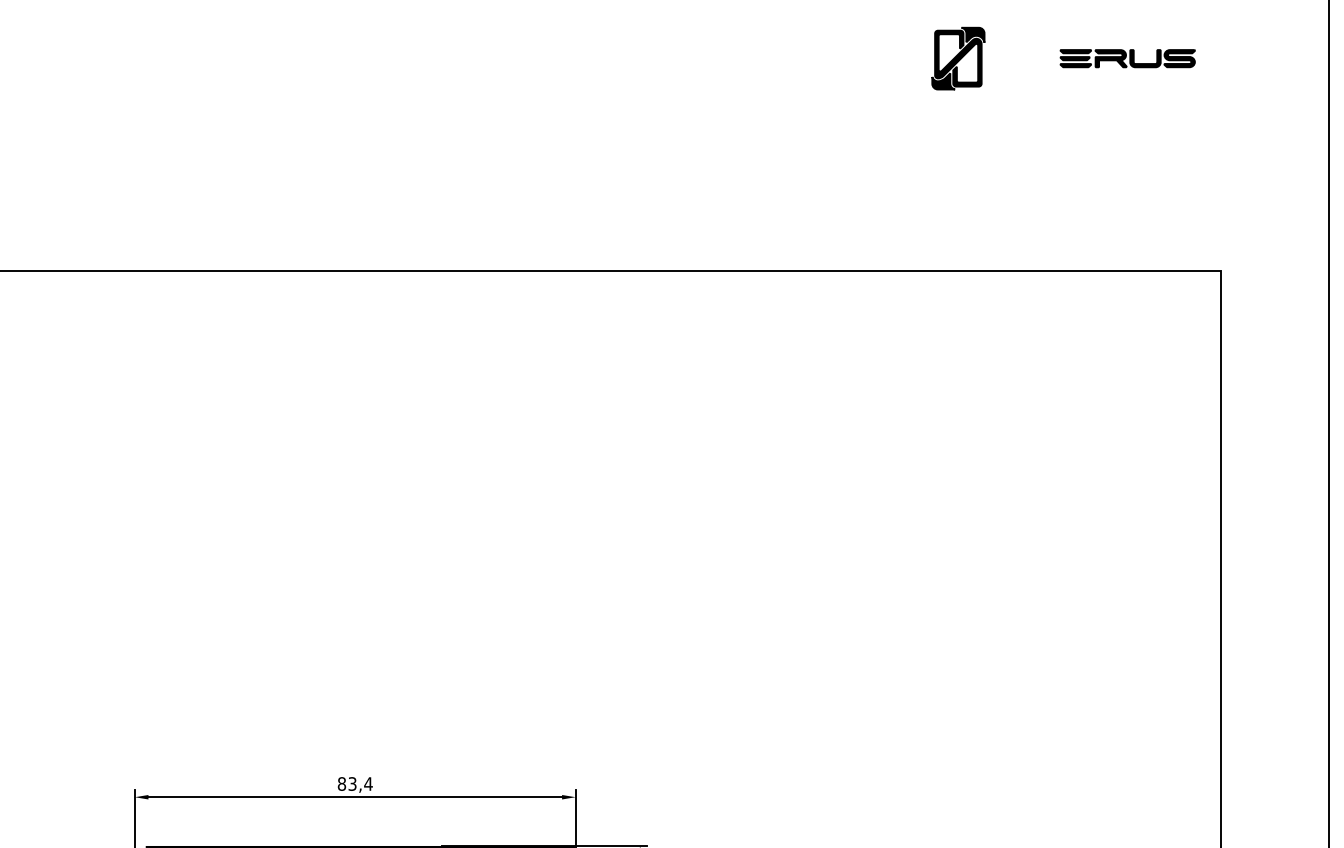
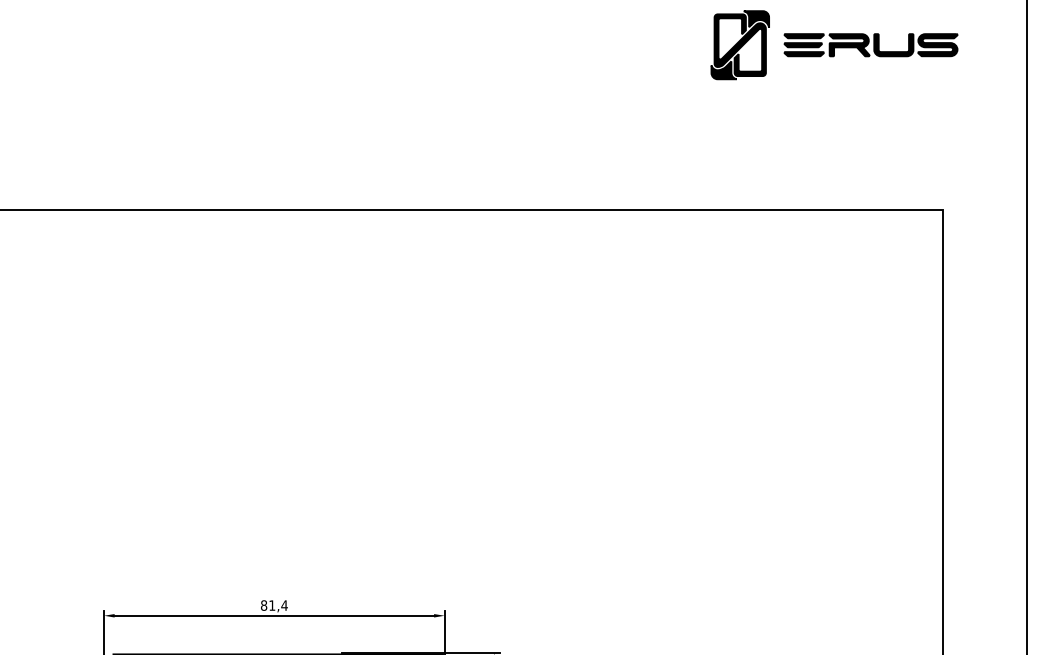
part: (957, 58) -> (739, 45), size x1.43
part: (1127, 58) -> (870, 45), size x1.67
text: (352, 783) -> (272, 605), 83,4 -> 81,4

